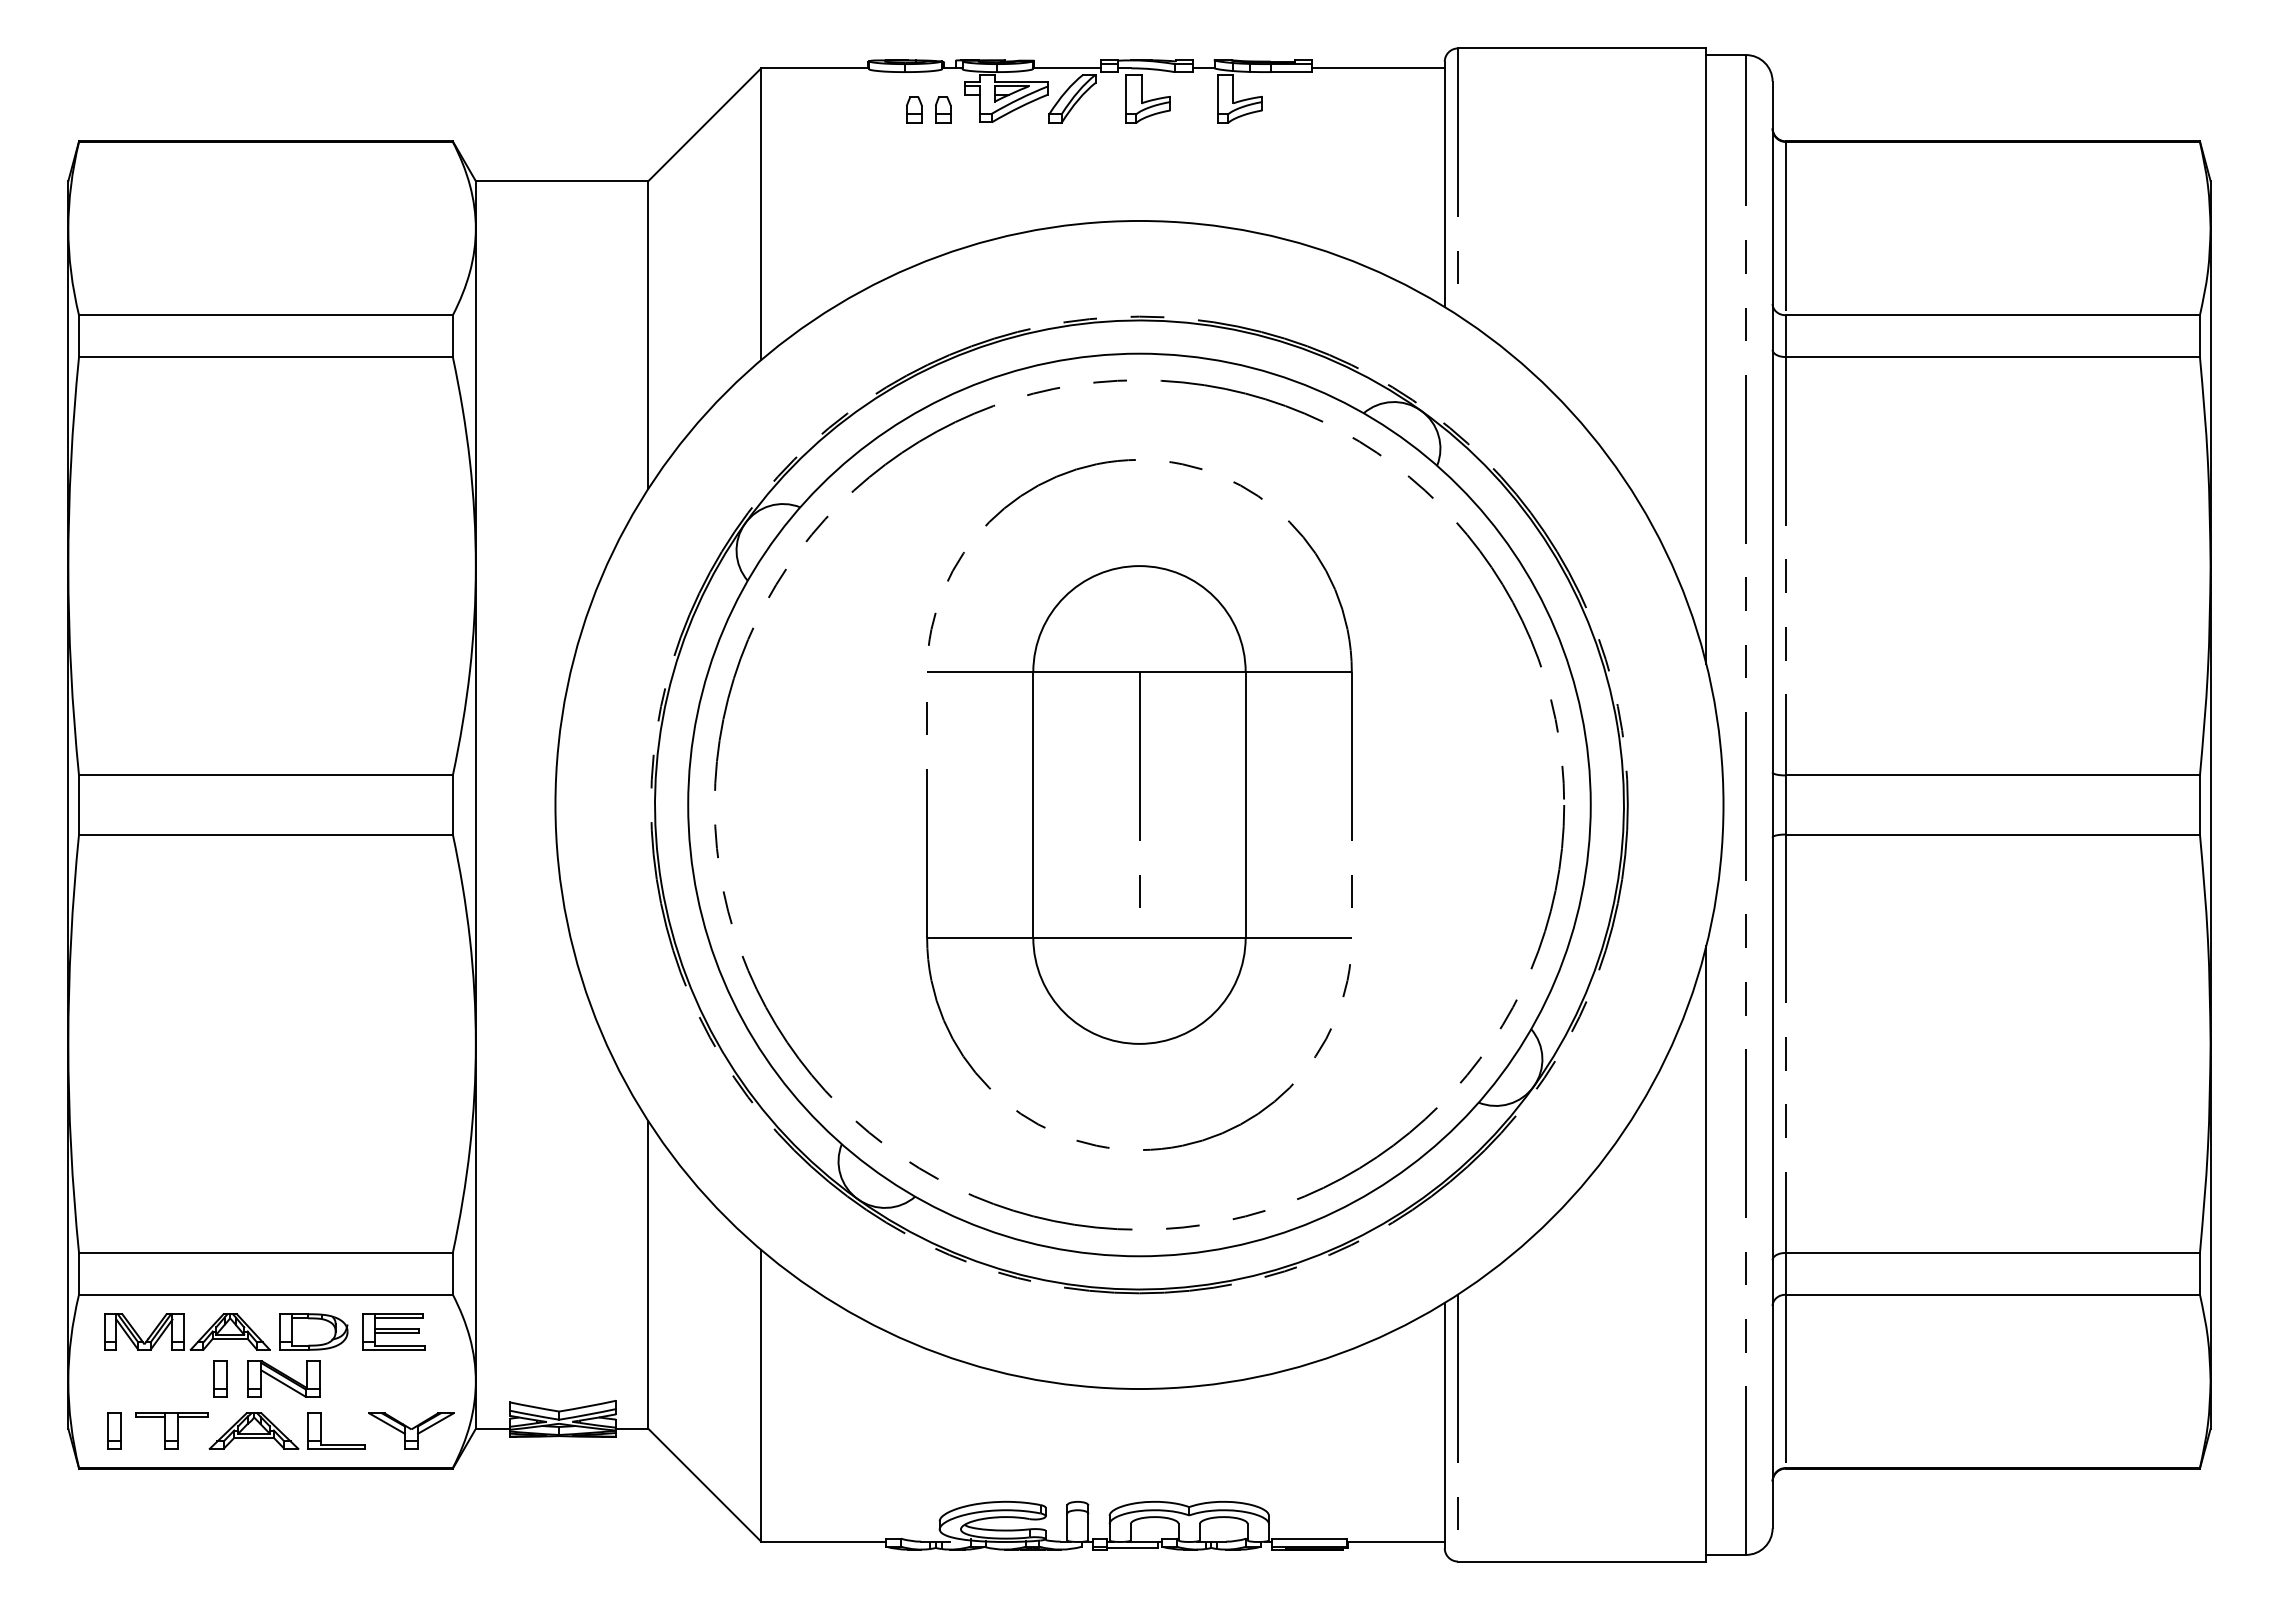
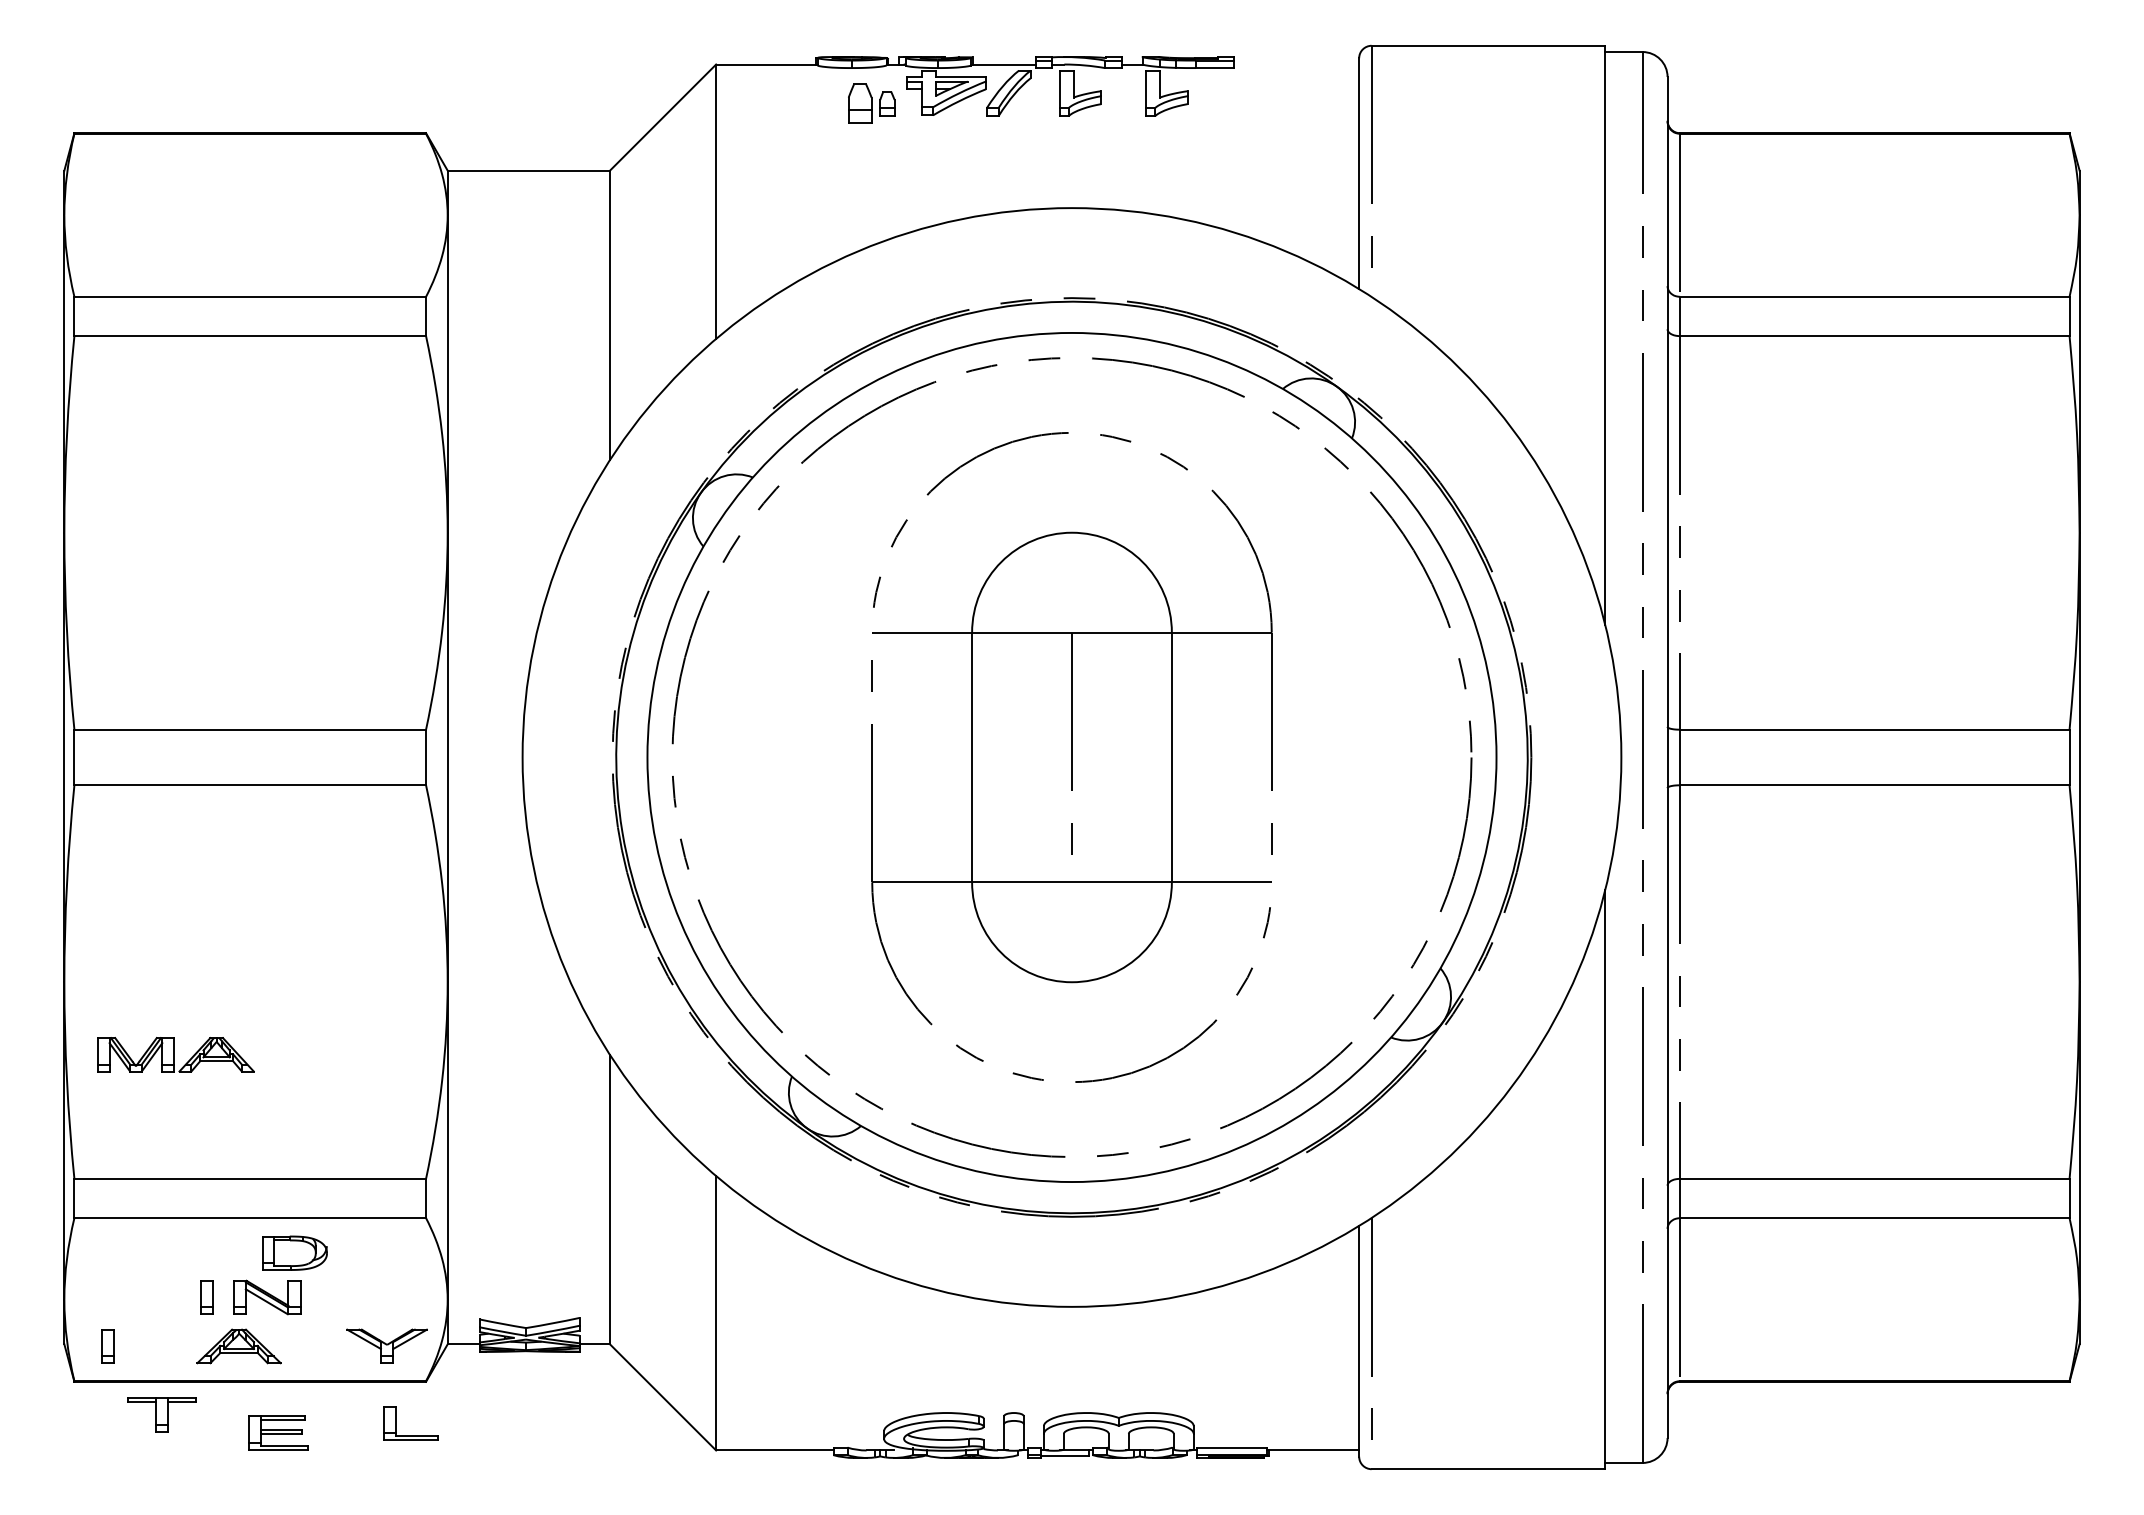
line: (1377, 68) -> (1295, 64), removed
part: (914, 109) -> (860, 103), size x1.6
part: (187, 1331) -> (176, 1054), moved
part: (393, 1331) -> (278, 1432), moved
part: (171, 1430) -> (161, 1414), moved
part: (336, 1444) -> (410, 1436), moved

